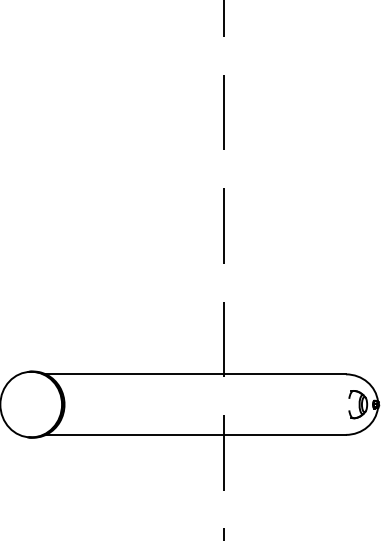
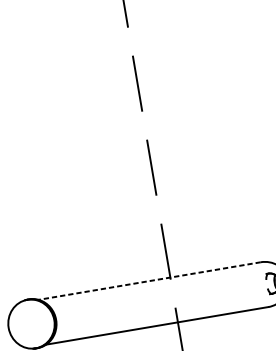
line: (195, 374) -> (149, 281), solid -> dashed

